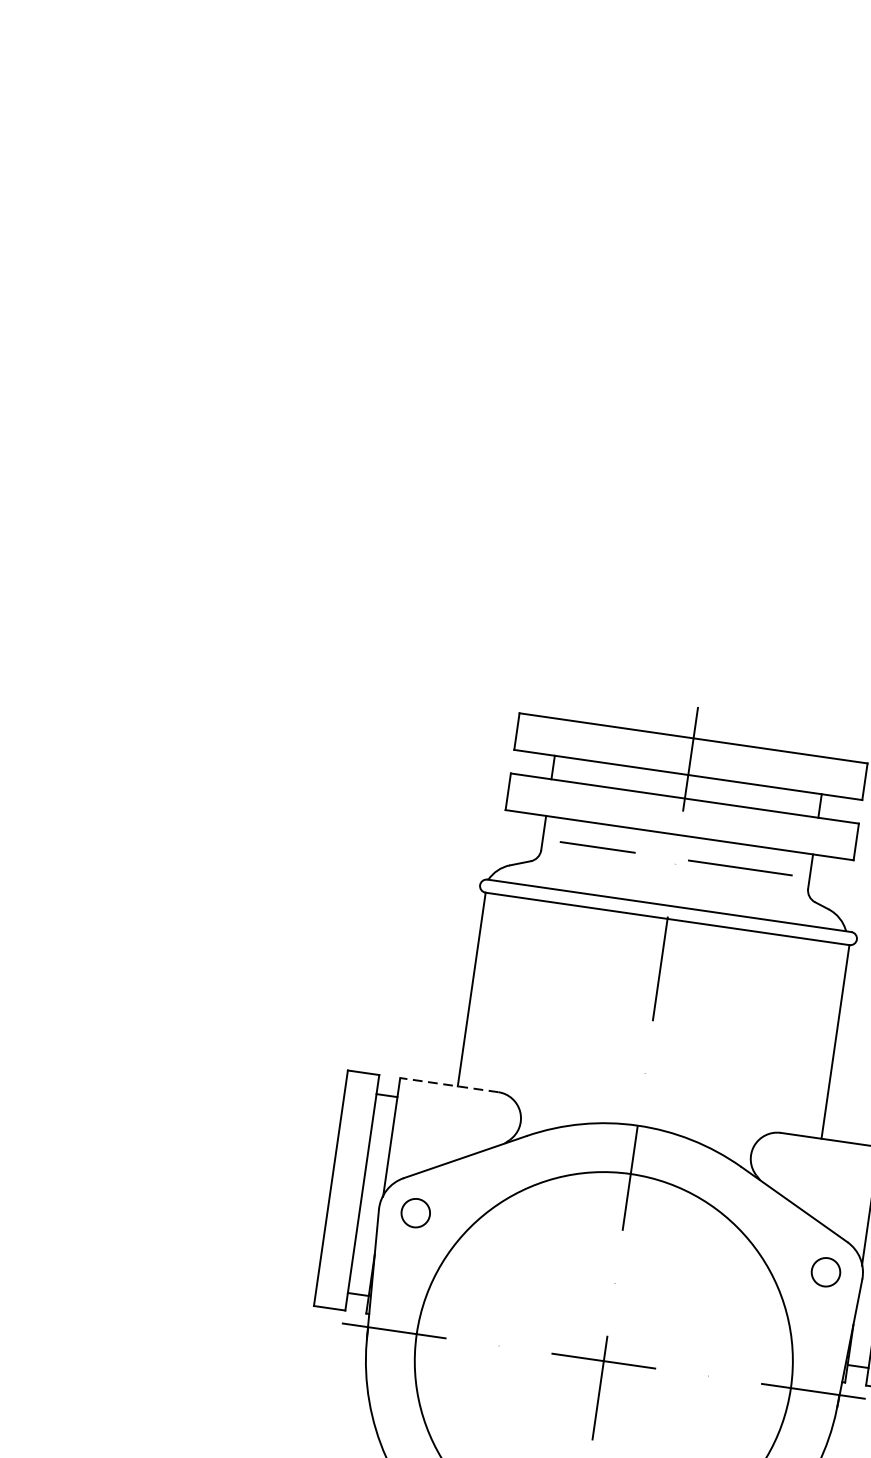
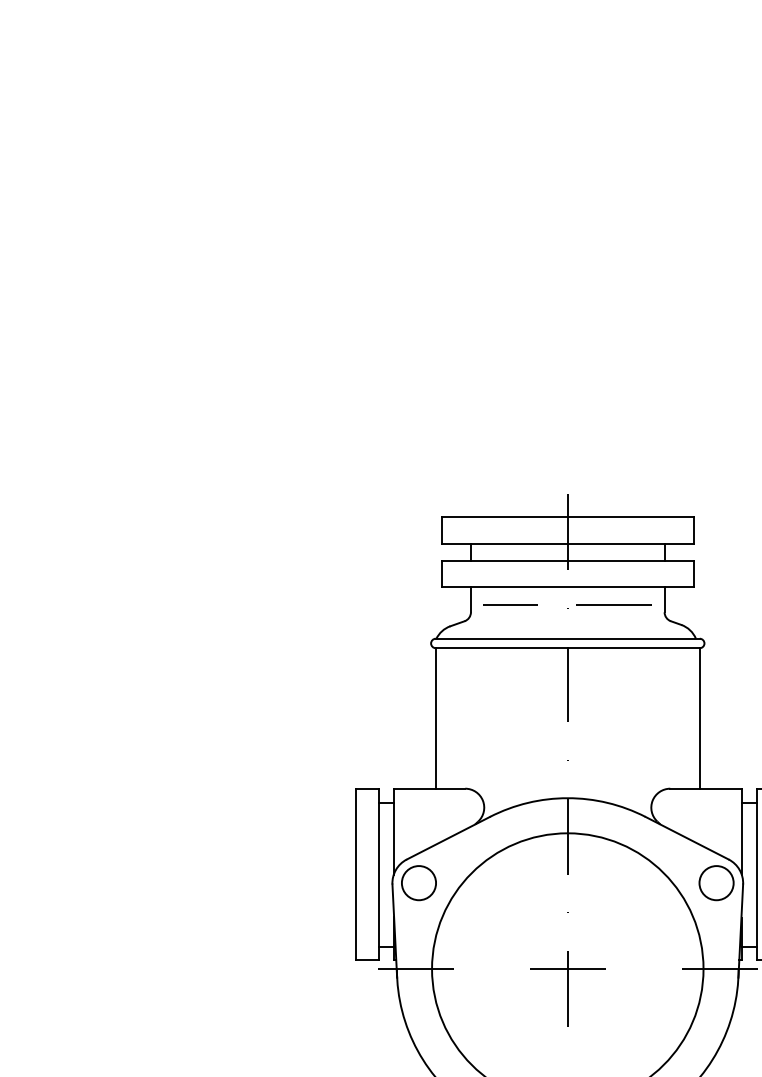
line: (449, 1084) -> (429, 788), dashed -> solid
circle: (415, 1213) -> (418, 883), size x1.67
circle: (825, 1272) -> (716, 883), size x1.67

